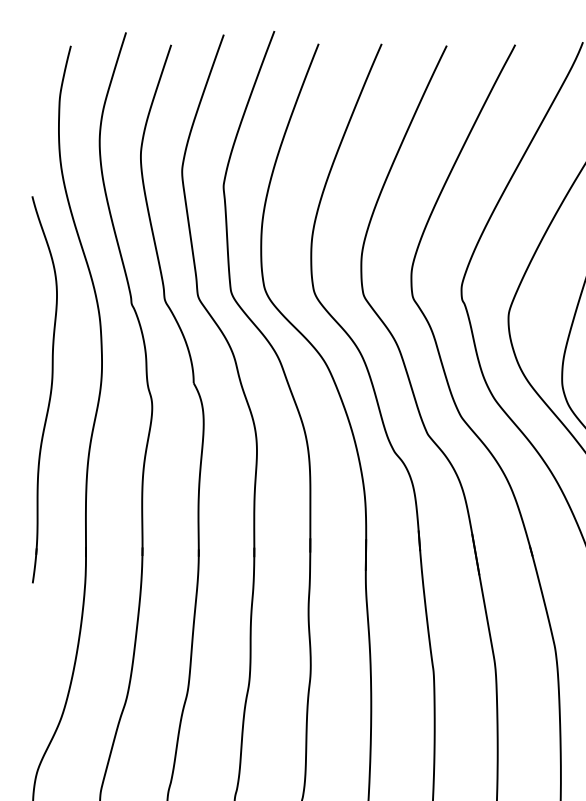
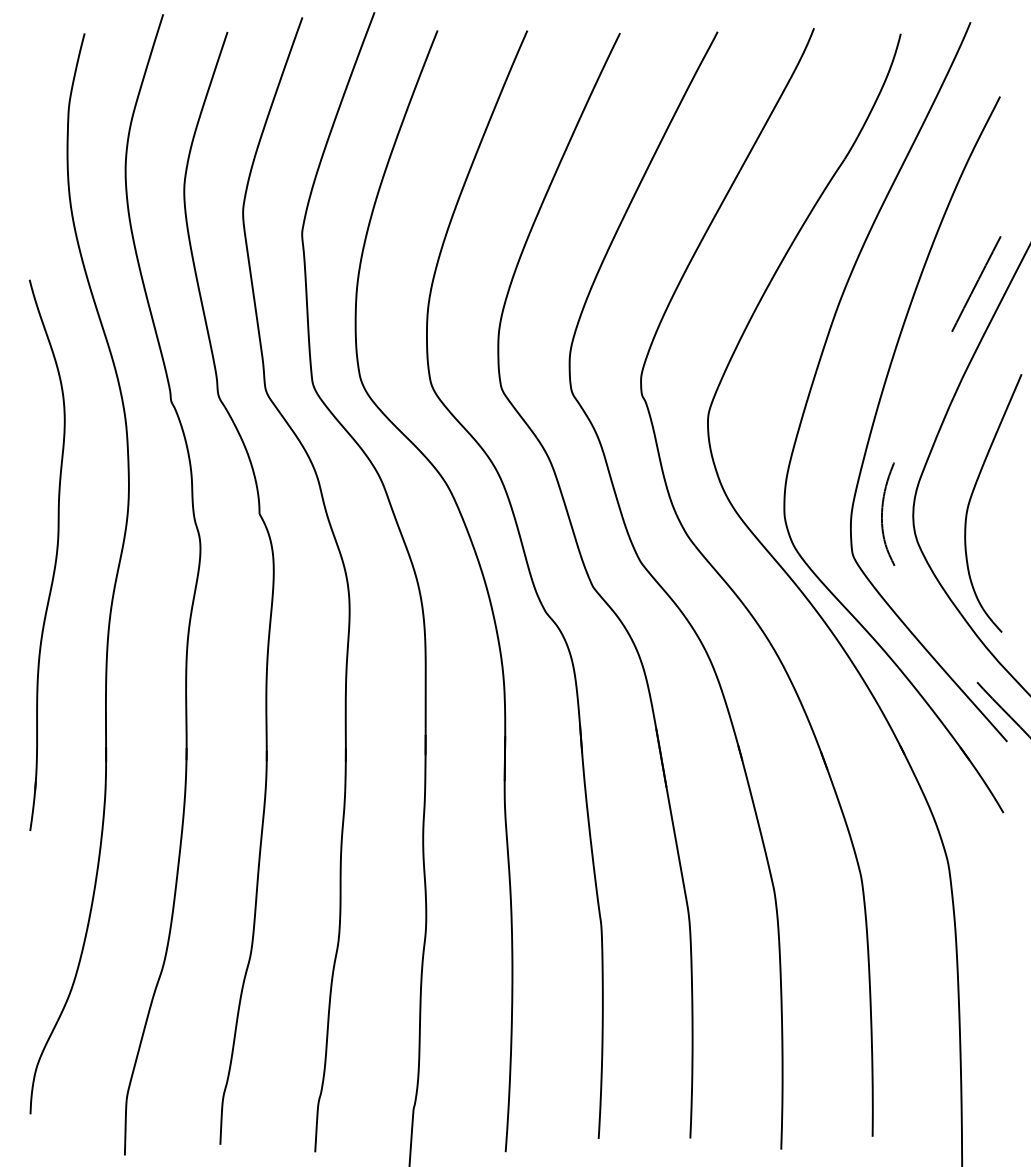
part: (50, 389) -> (55, 554), moved

